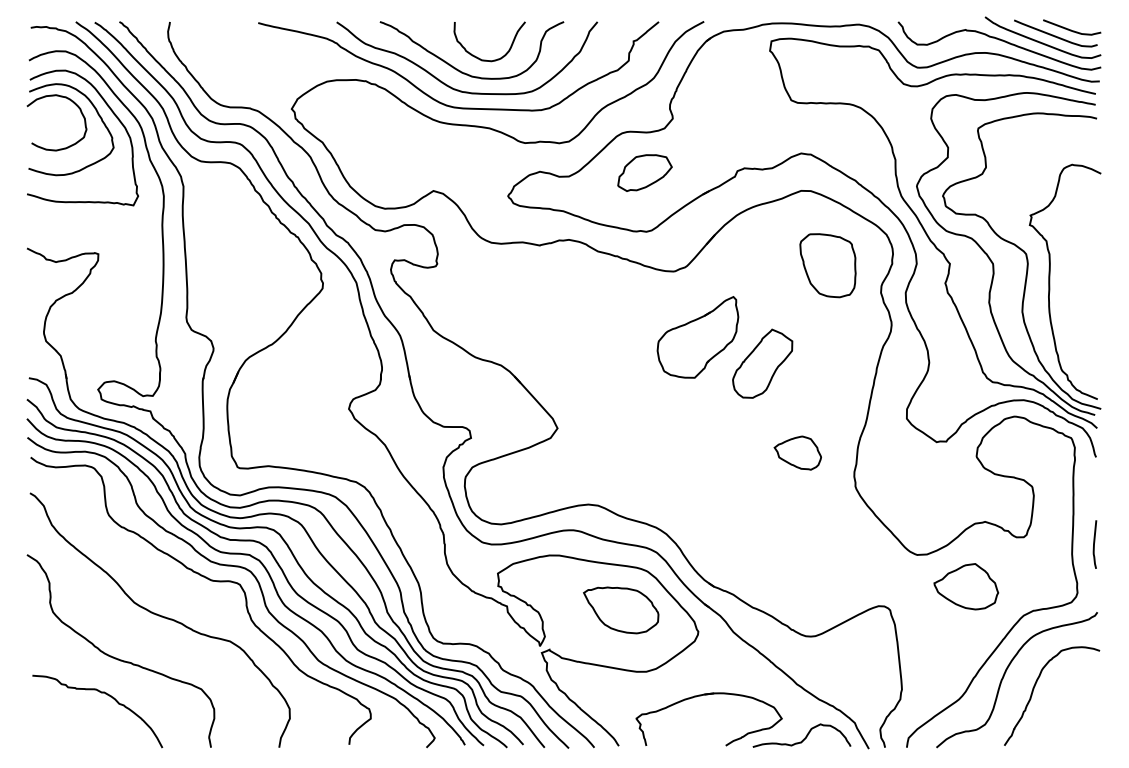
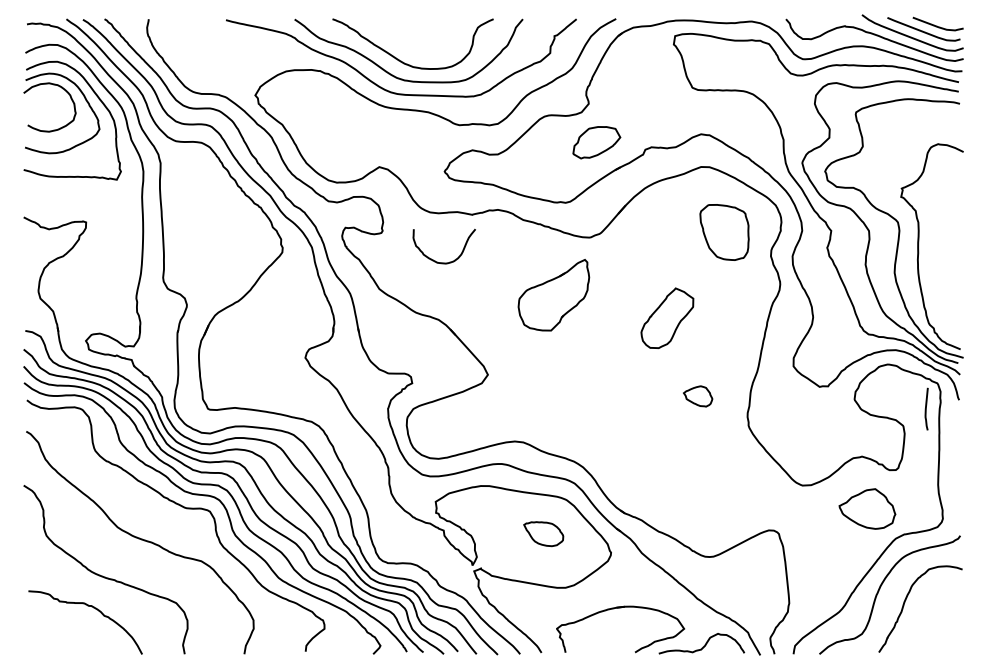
curve: (486, 59) -> (441, 262), moved
part: (644, 172) -> (596, 142), moved
part: (697, 337) -> (553, 295), moved
part: (797, 452) -> (697, 395), size x0.7
curve: (1094, 544) -> (926, 409), moved
part: (966, 586) -> (867, 508), moved
part: (621, 610) -> (543, 534), size x0.6

